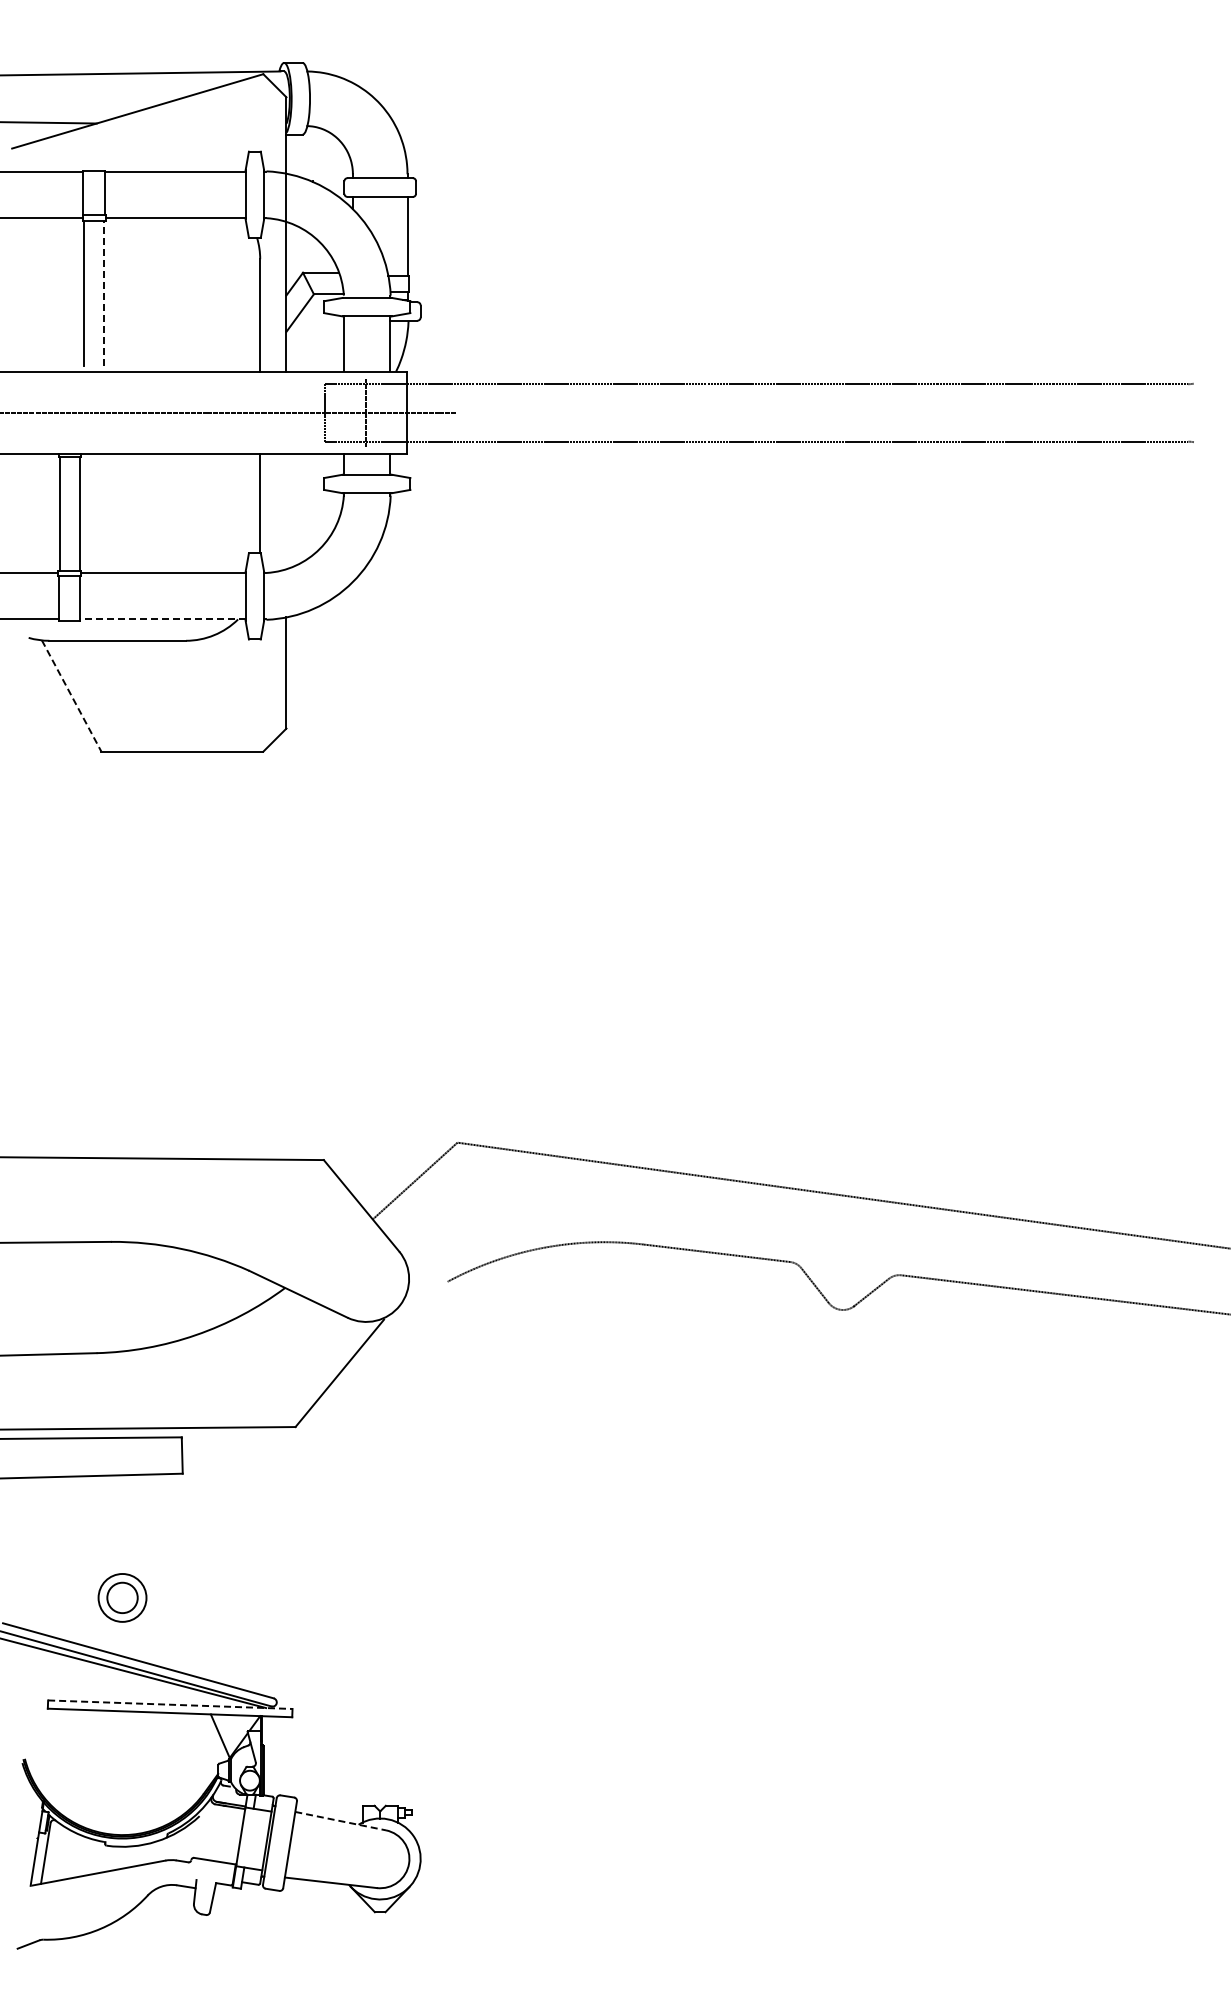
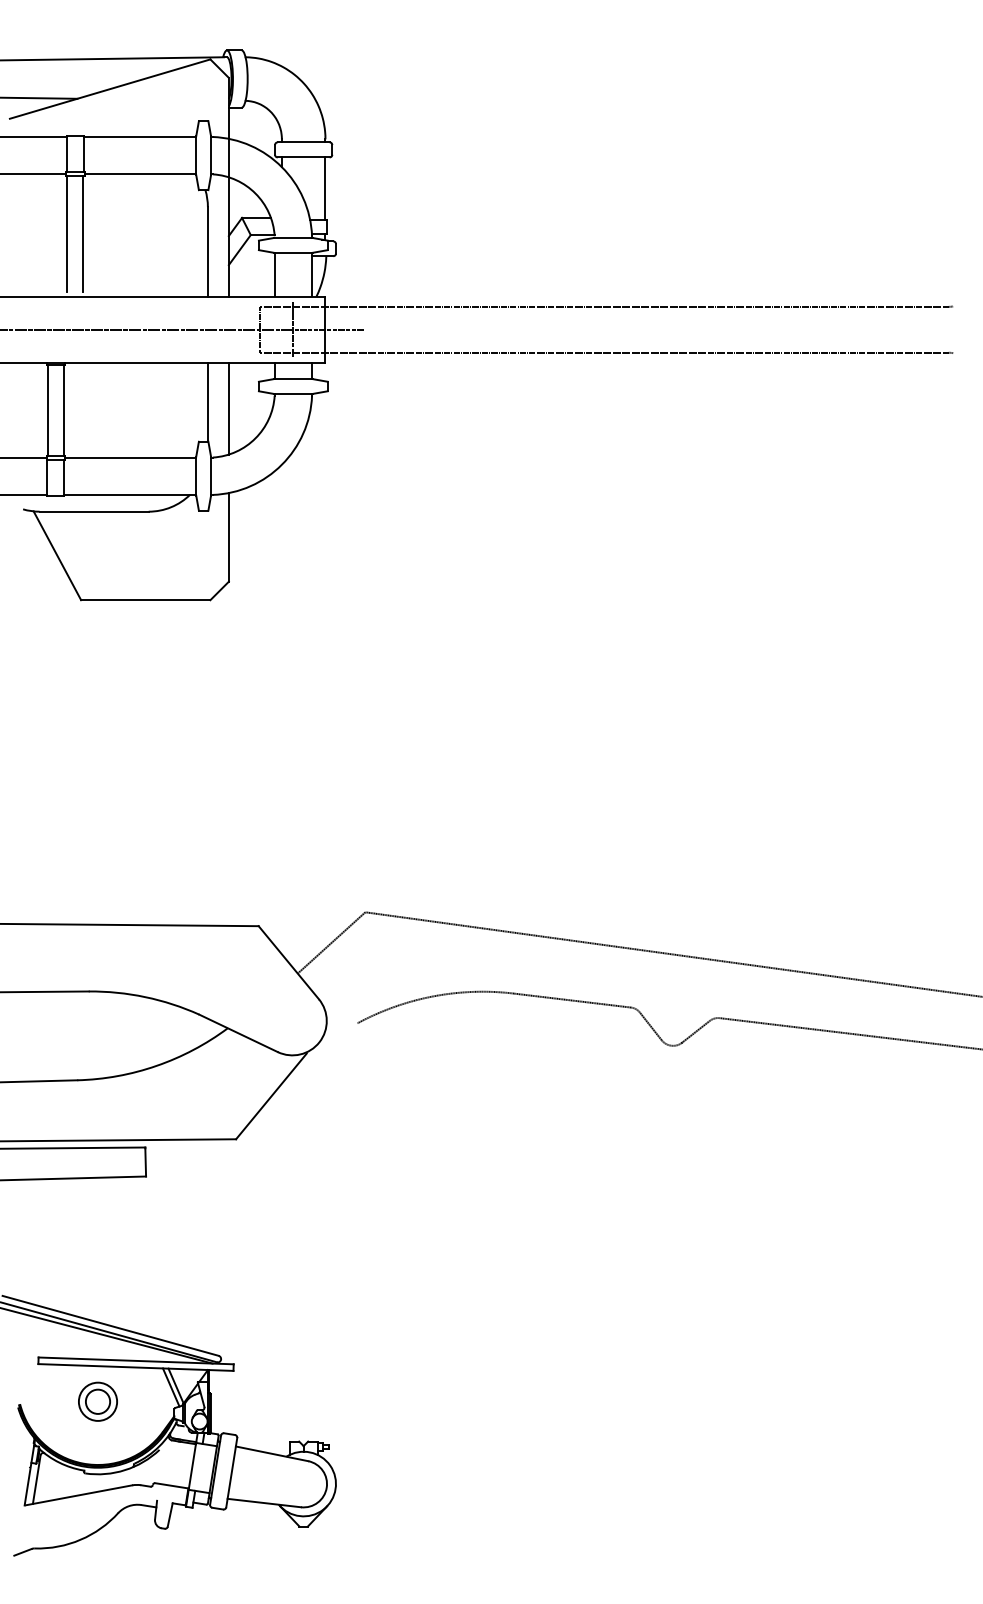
line: (104, 293) -> (83, 234), dashed -> solid
line: (286, 511) -> (228, 408), added
line: (163, 619) -> (130, 494), dashed -> solid
line: (71, 696) -> (57, 556), dashed -> solid
part: (122, 1597) -> (97, 1401), moved
line: (170, 1704) -> (136, 1360), dashed -> solid
line: (213, 1737) -> (170, 1387), added
line: (341, 1821) -> (272, 1454), dashed -> solid

